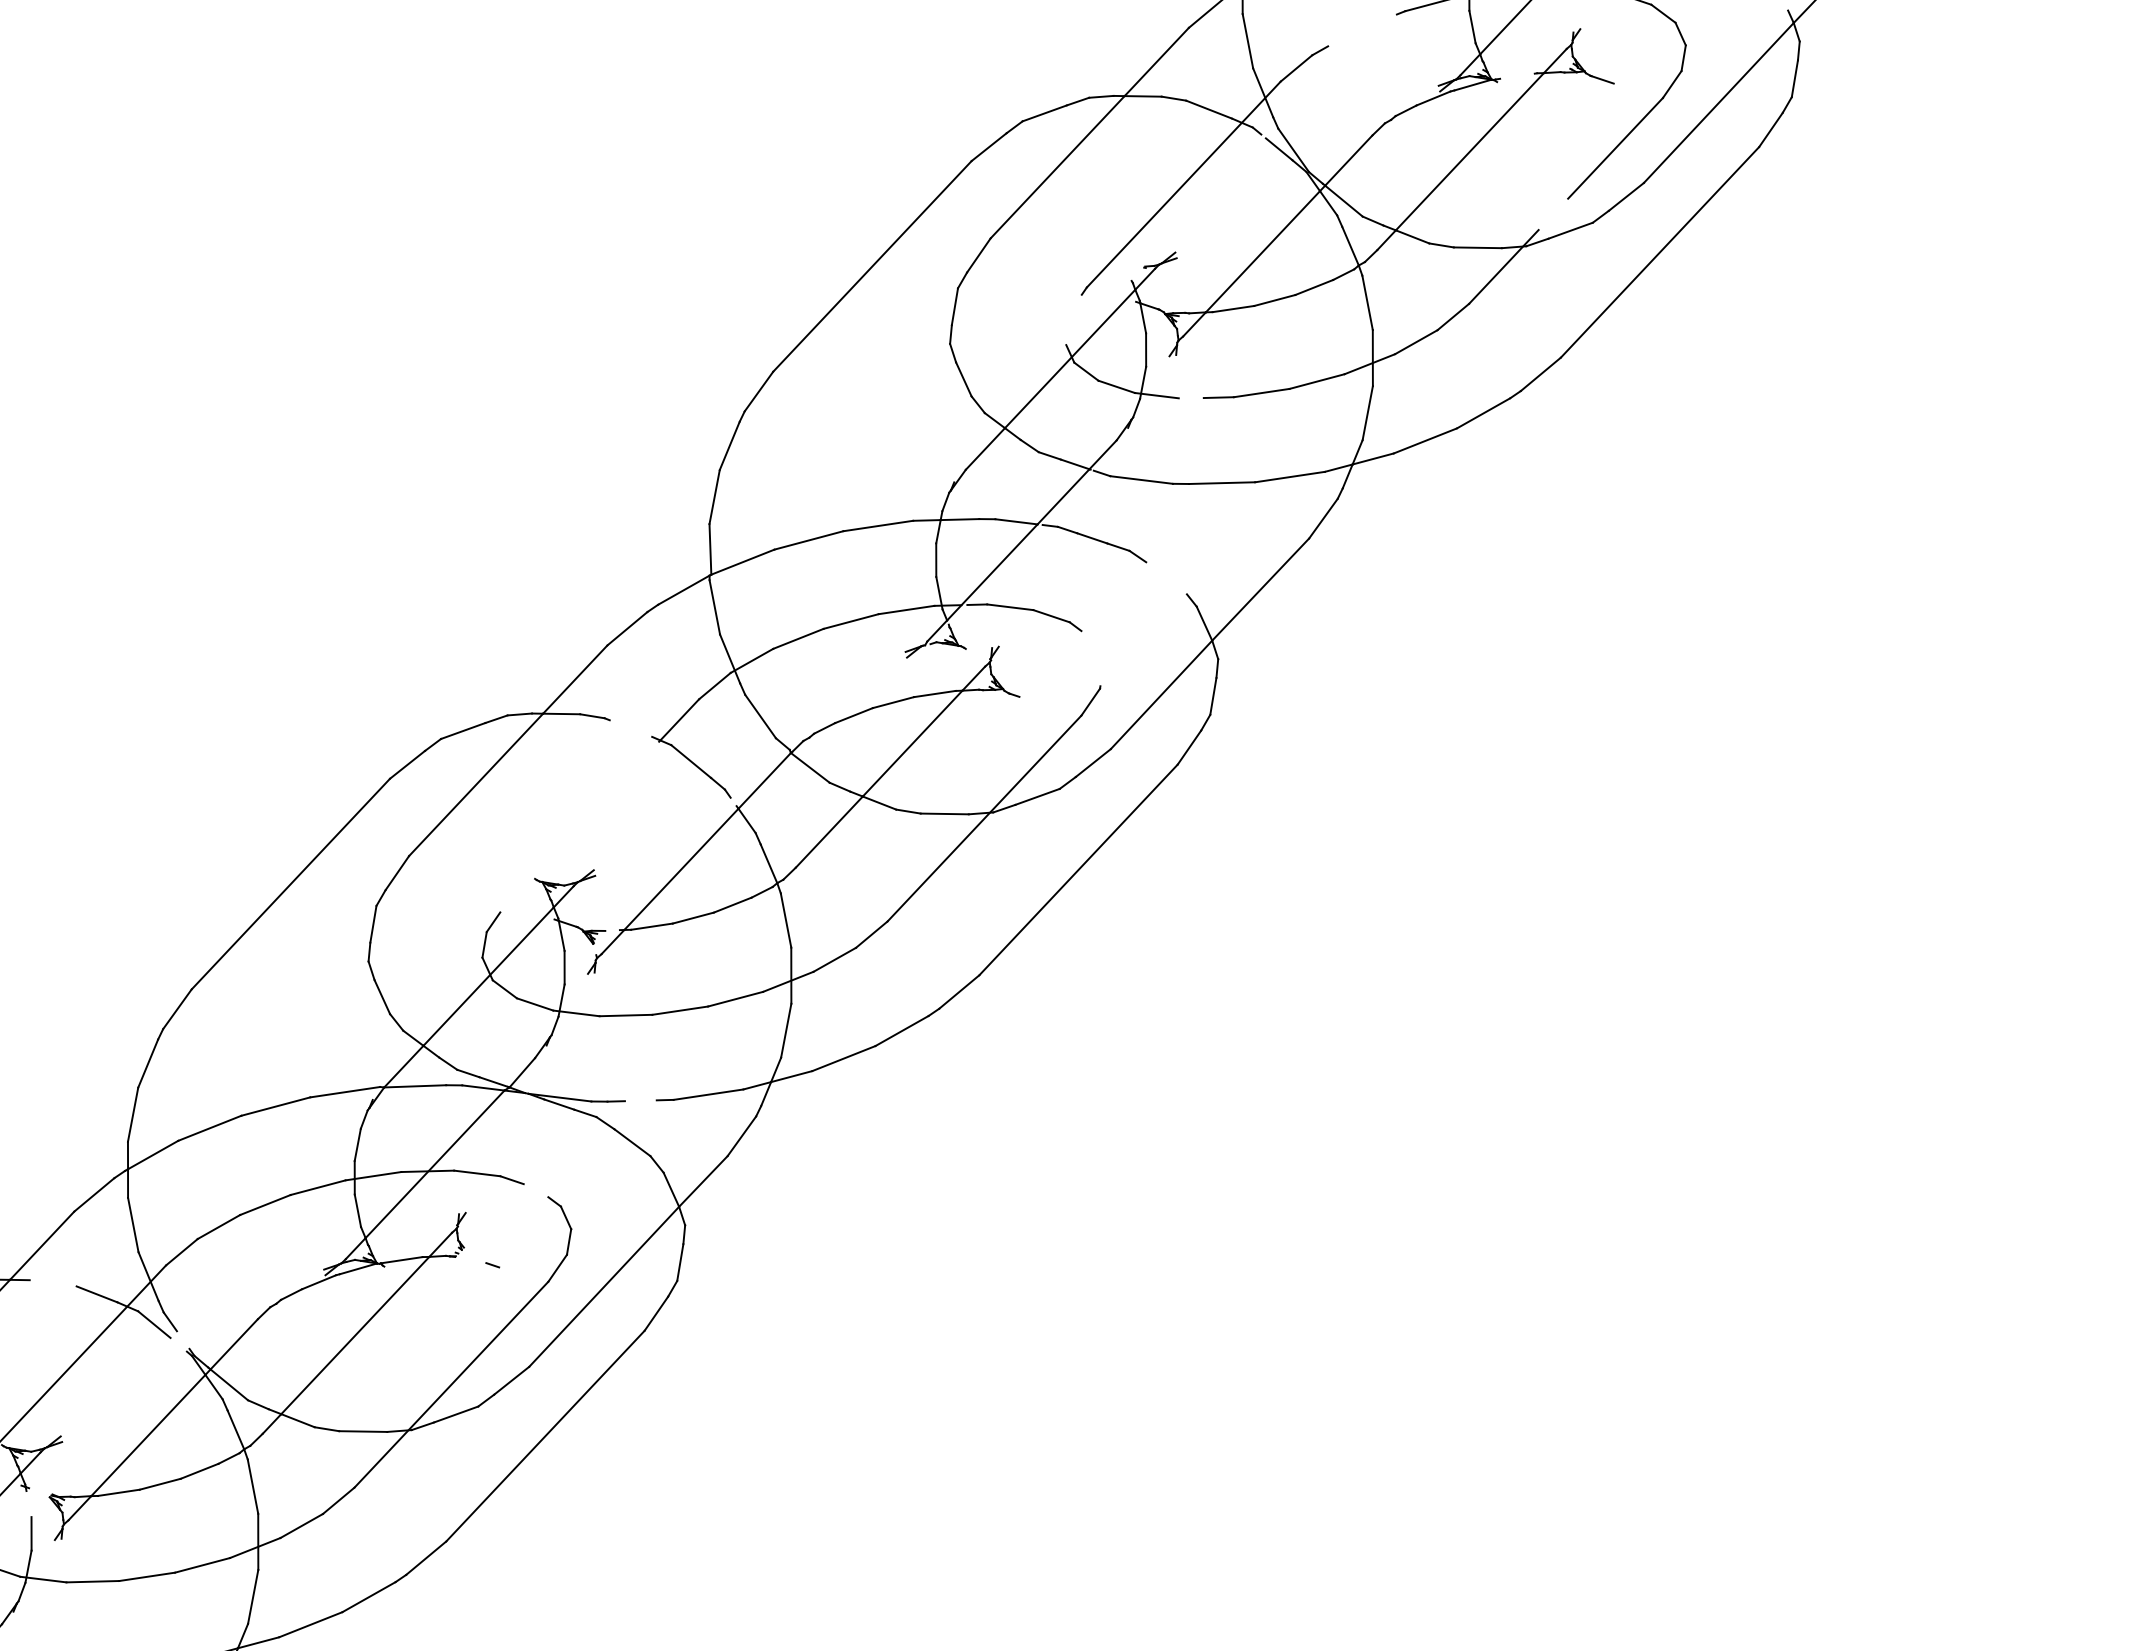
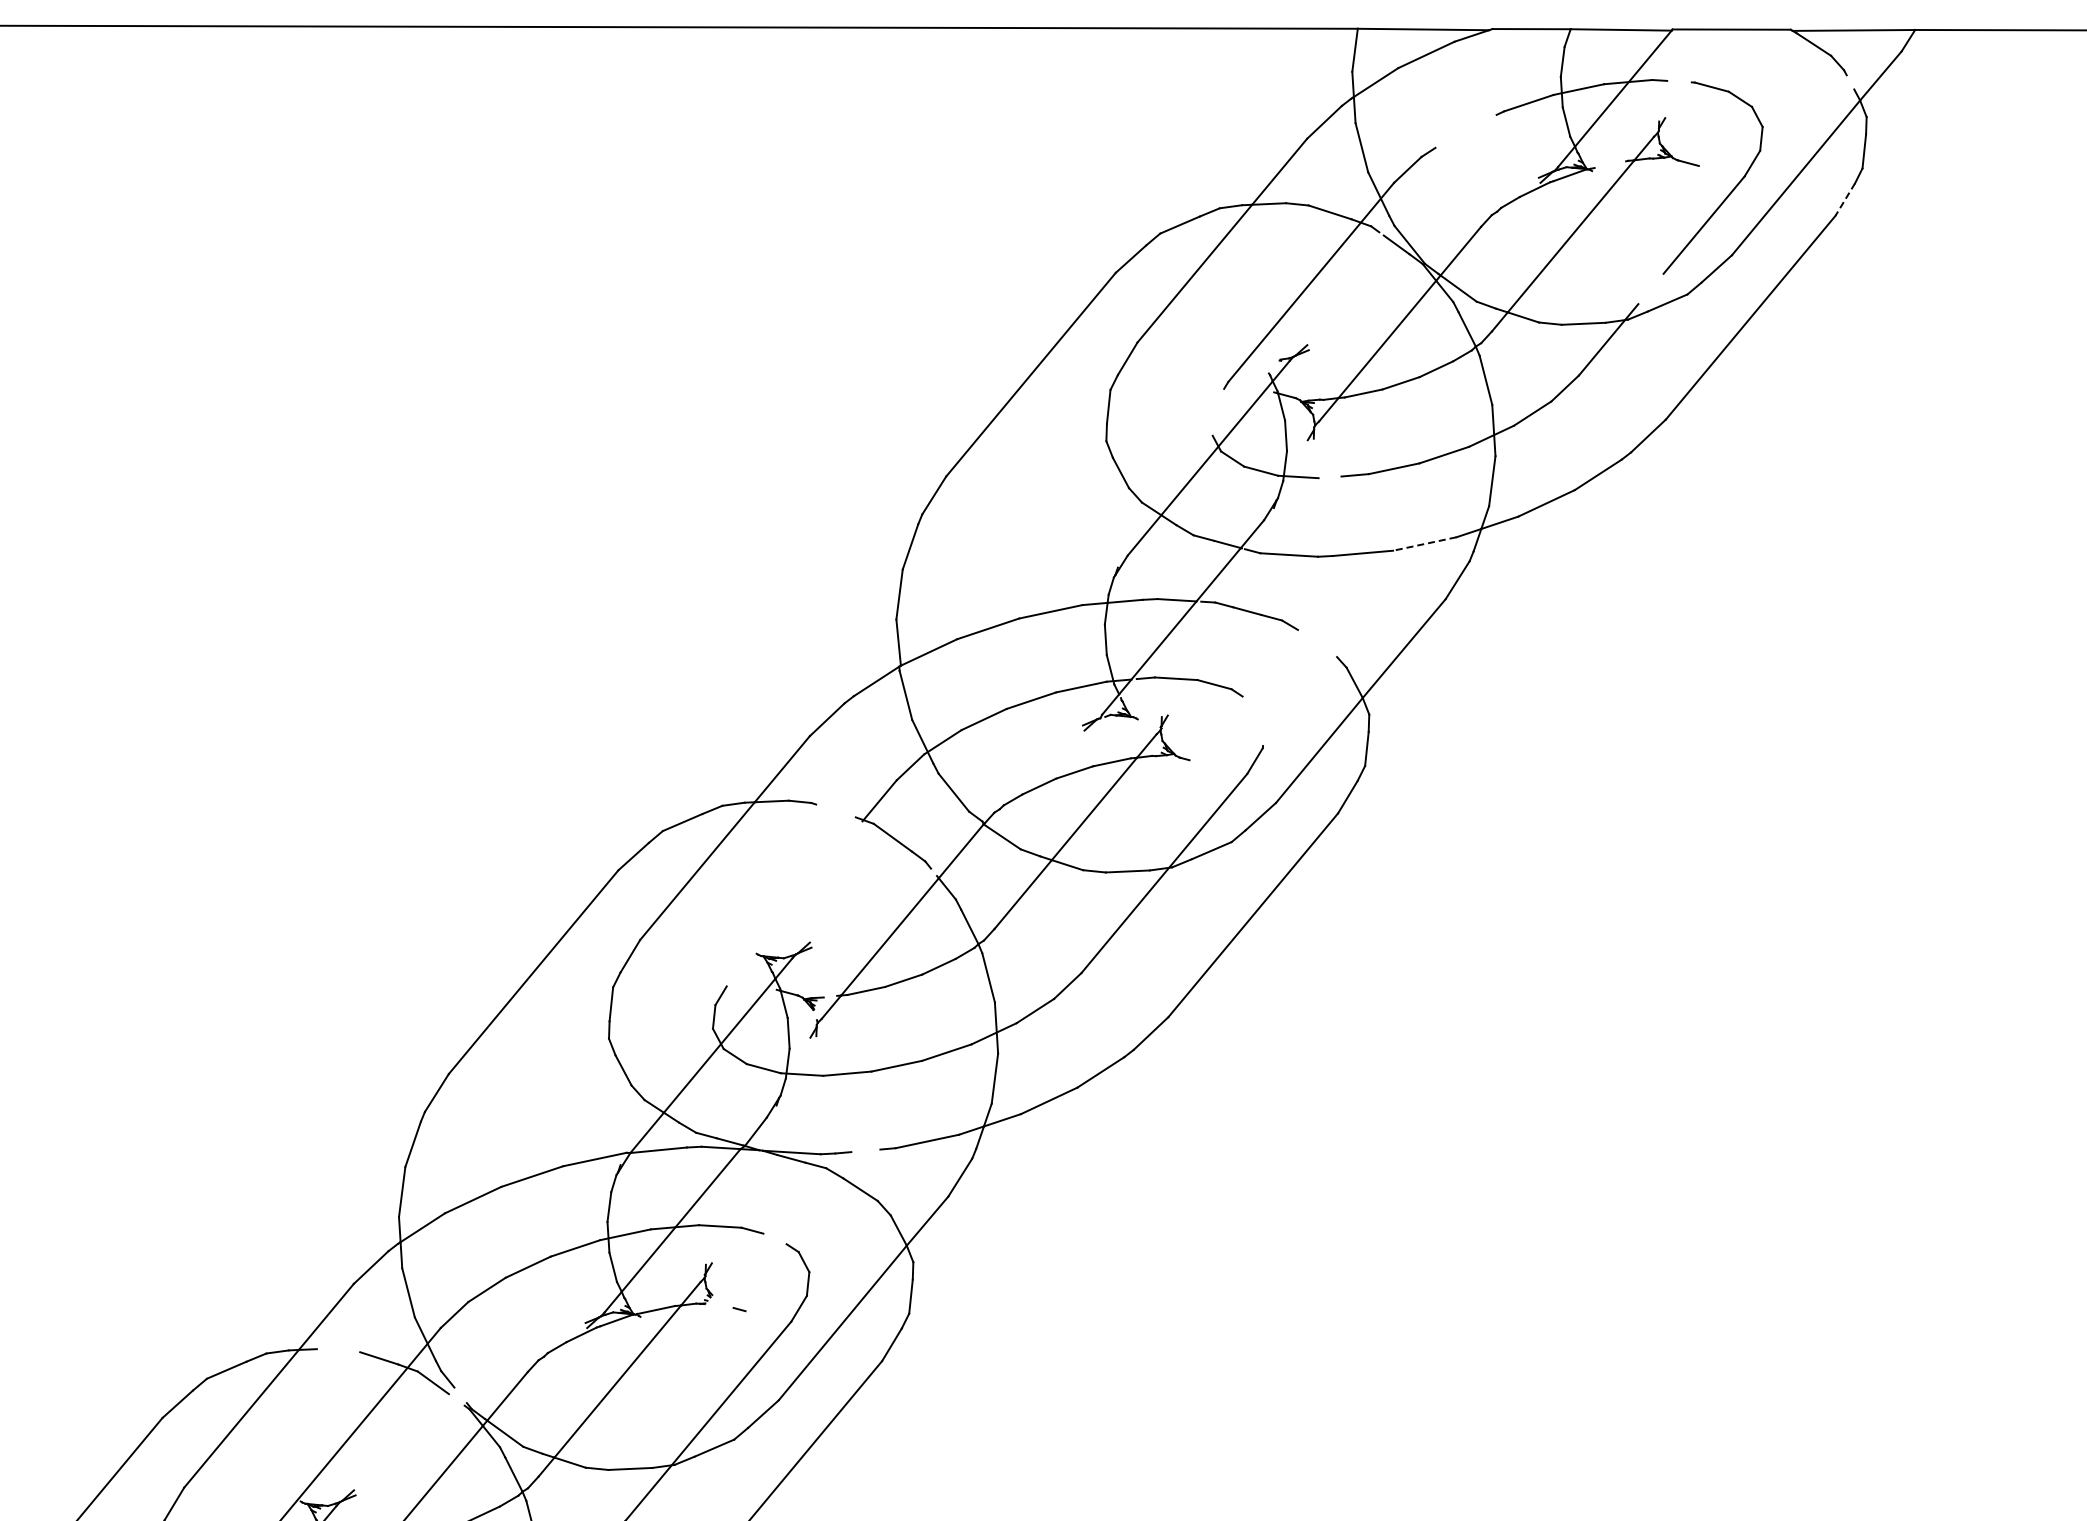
line: (1771, 129) -> (1845, 199), solid -> dashed
line: (1289, 477) -> (1424, 544), solid -> dashed

